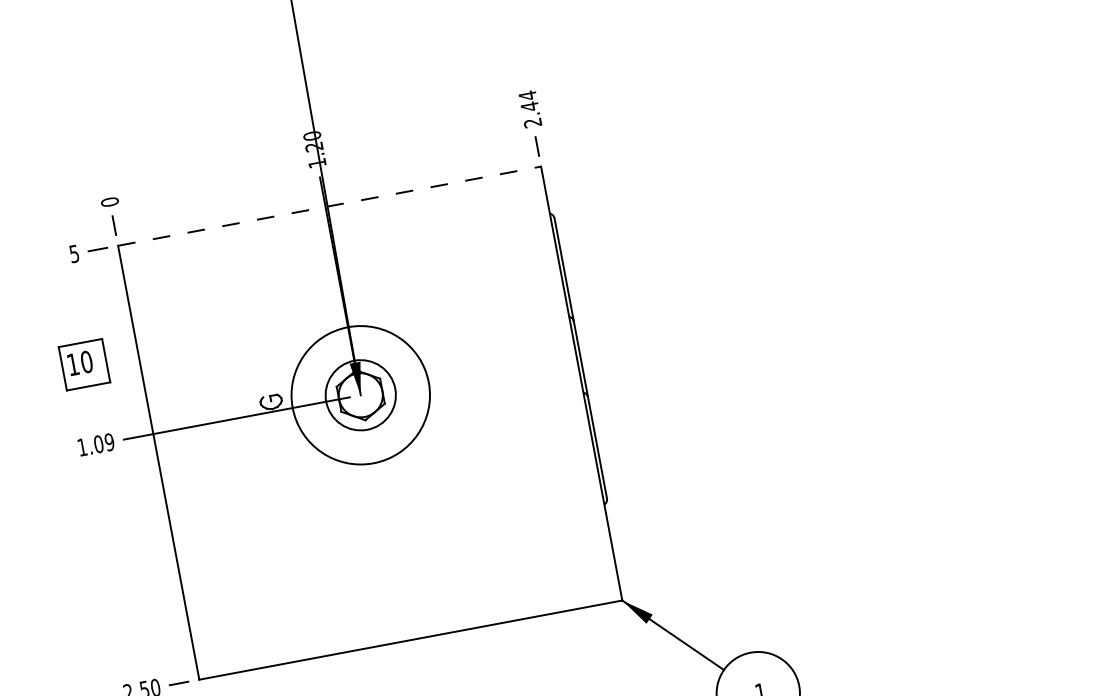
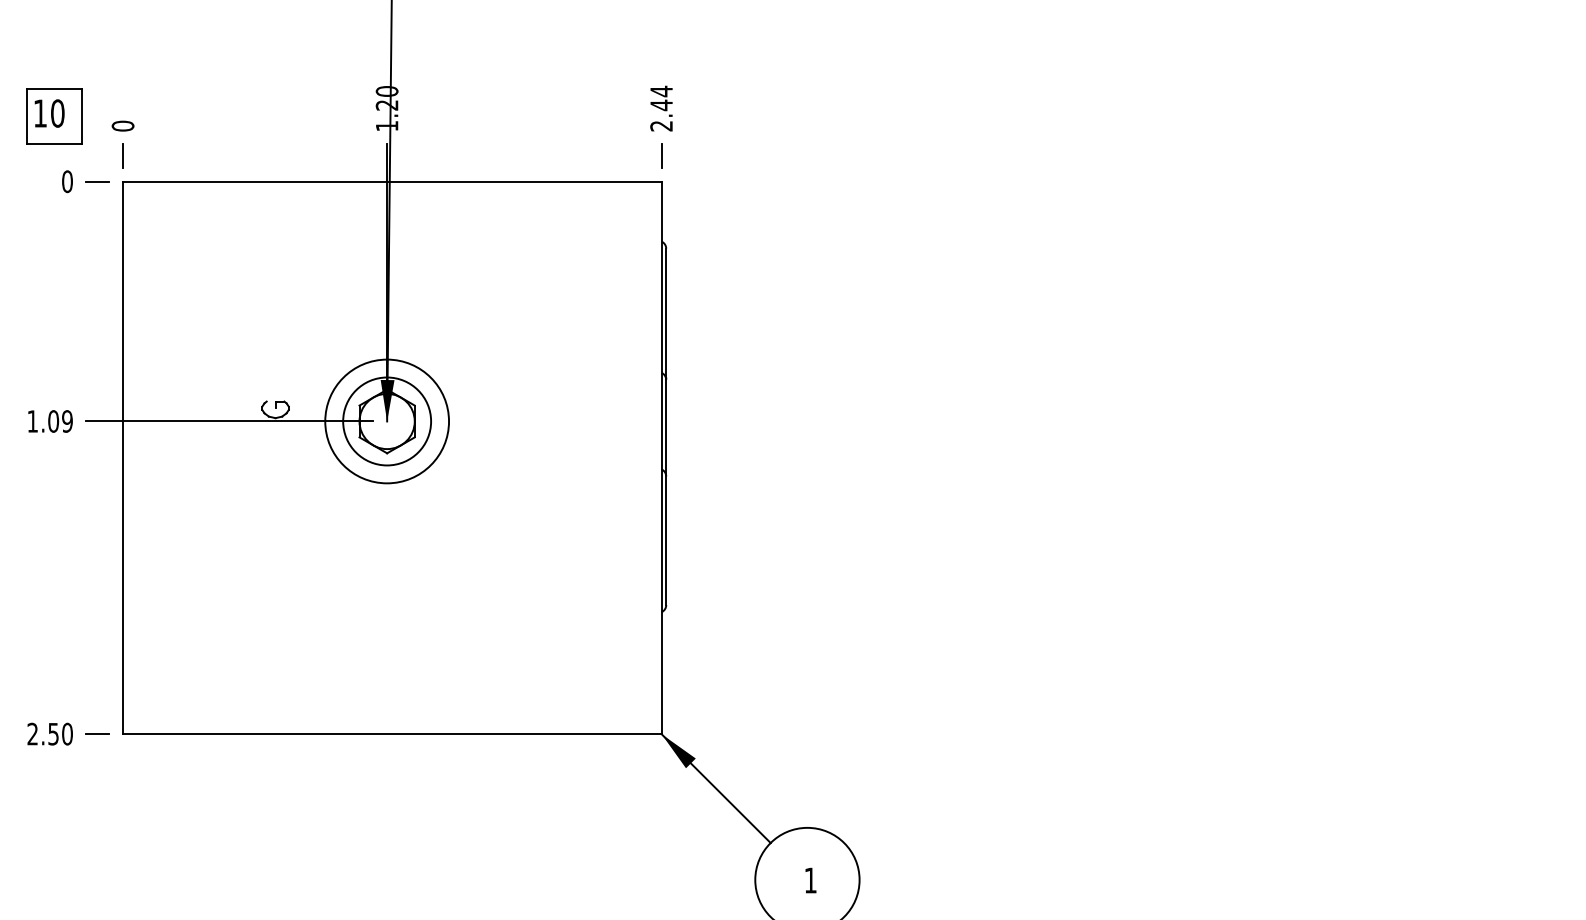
line: (329, 206) -> (392, 181), dashed -> solid
text: (74, 253) -> (67, 181), 5 -> 0
part: (84, 364) -> (54, 116), moved
circle: (361, 395) -> (387, 421), size x0.71

